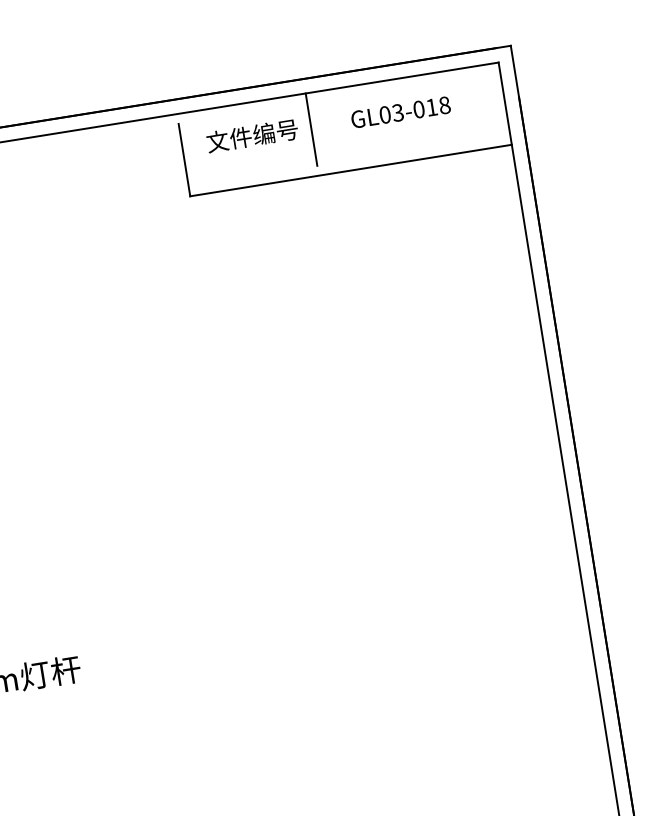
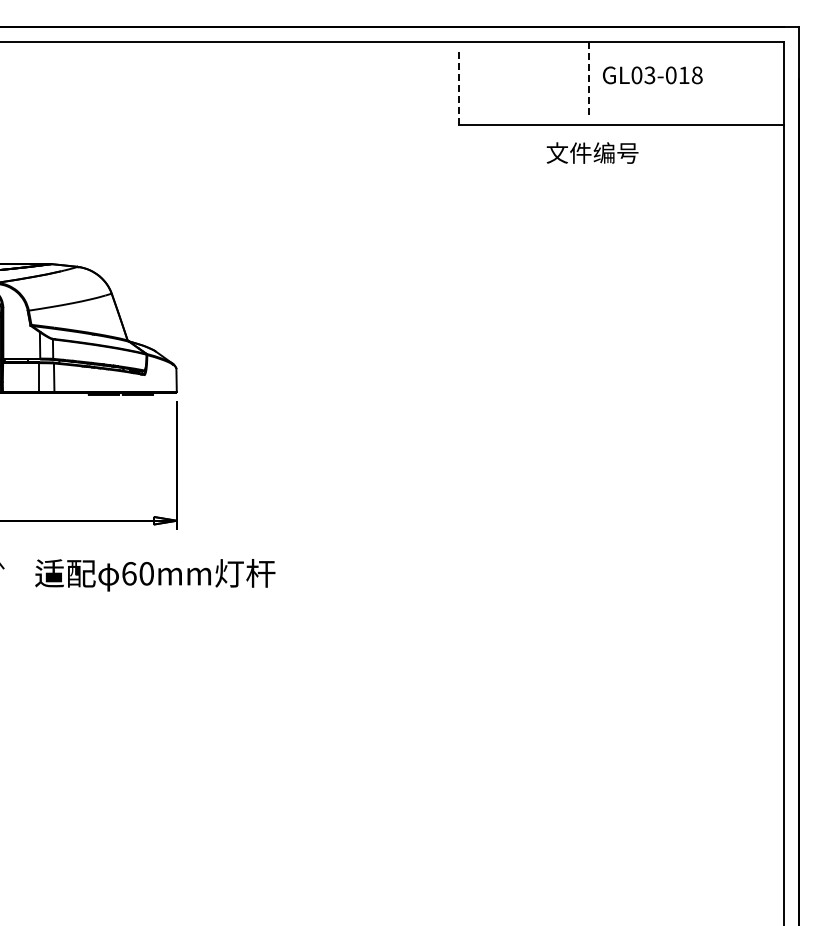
text: (400, 112) -> (652, 75), moved
line: (311, 129) -> (588, 78), solid -> dashed
text: (252, 135) -> (592, 152), moved
line: (184, 160) -> (458, 88), solid -> dashed

